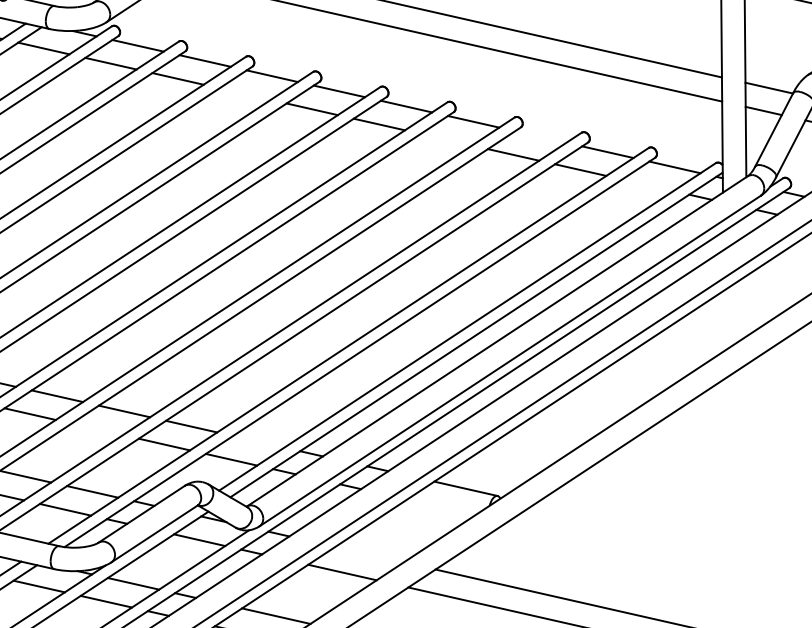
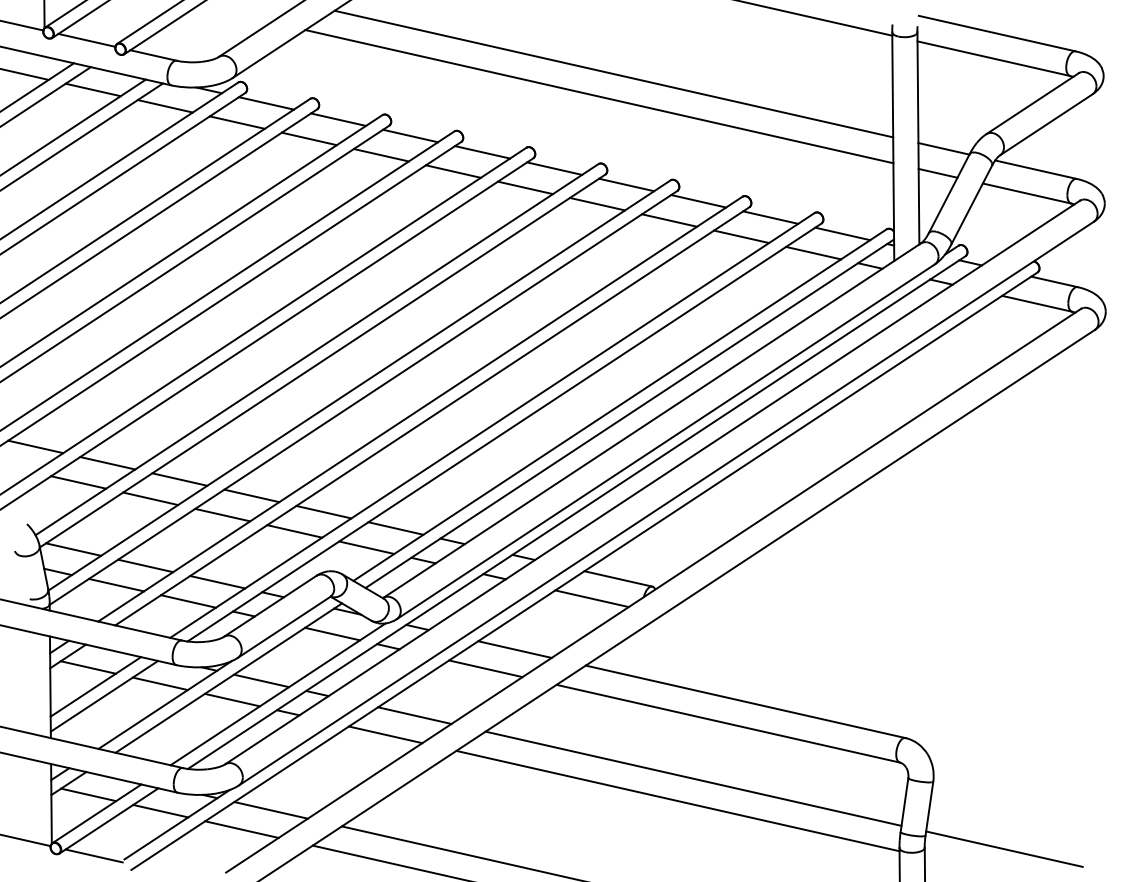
line: (244, 94) -> (380, 155), added
line: (540, 137) -> (698, 201), added
line: (445, 139) -> (596, 203), added
line: (647, 184) -> (813, 252), added
line: (97, 428) -> (222, 514), added
line: (258, 441) -> (395, 528), added
line: (440, 507) -> (591, 598), added
line: (369, 554) -> (514, 649), added

